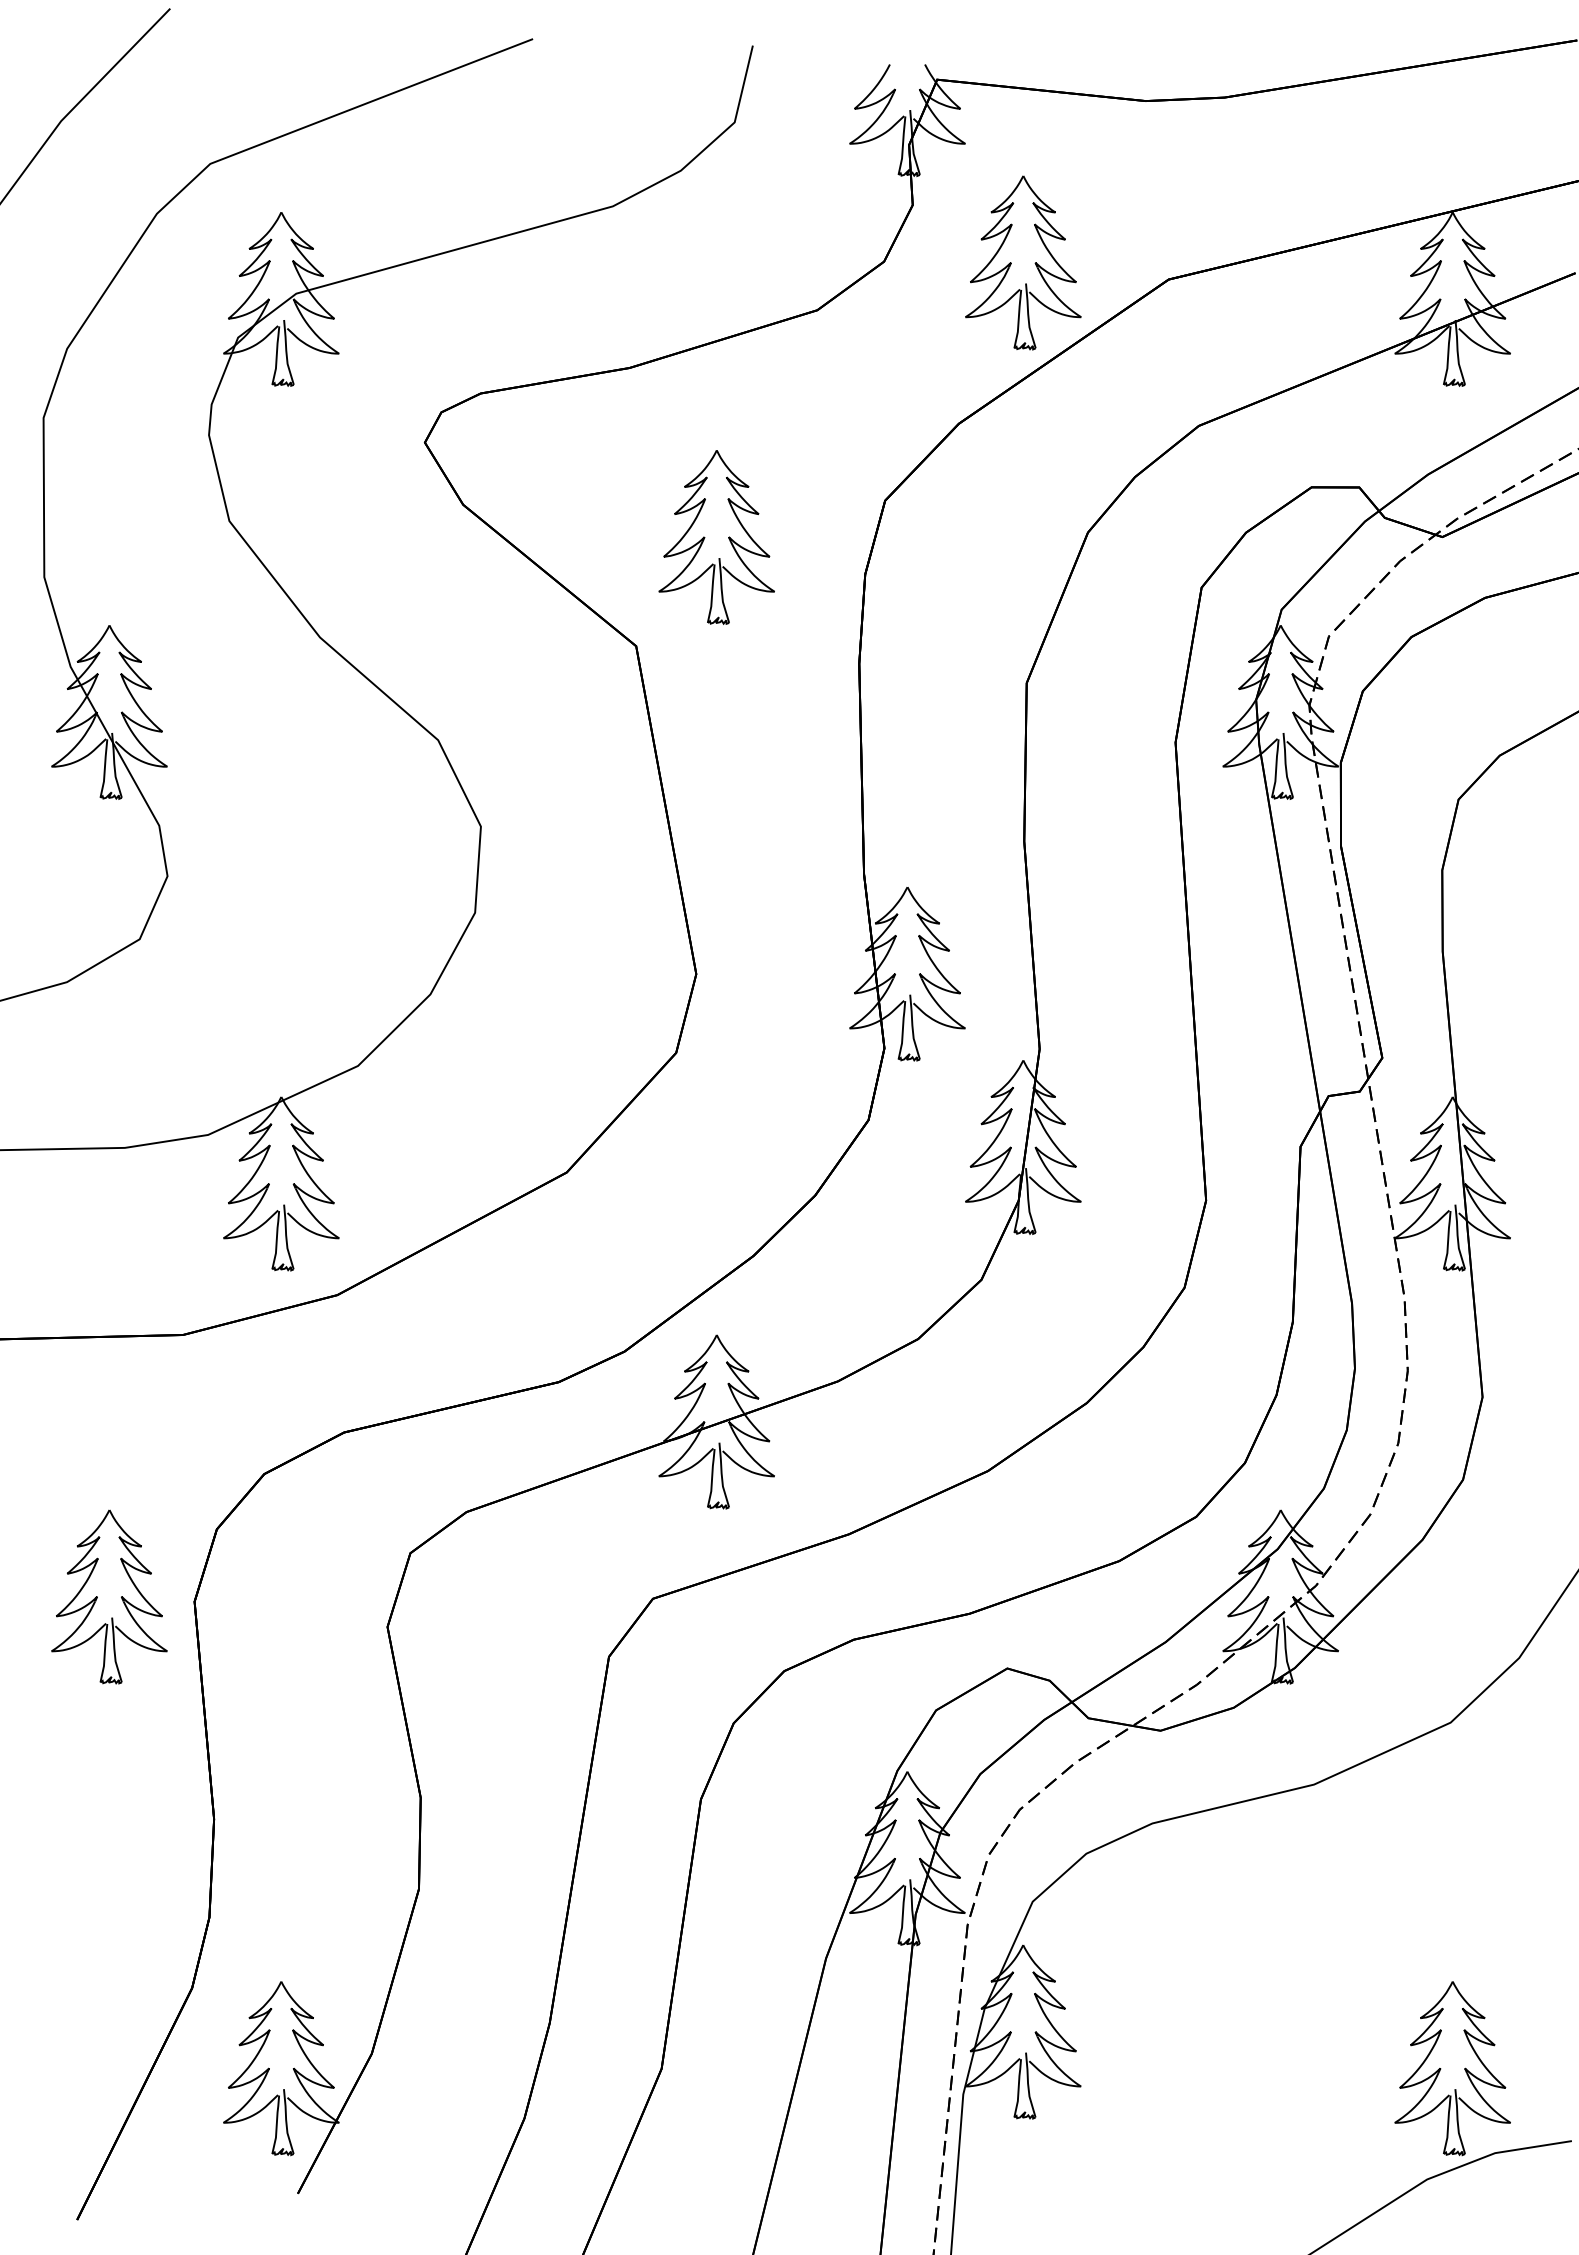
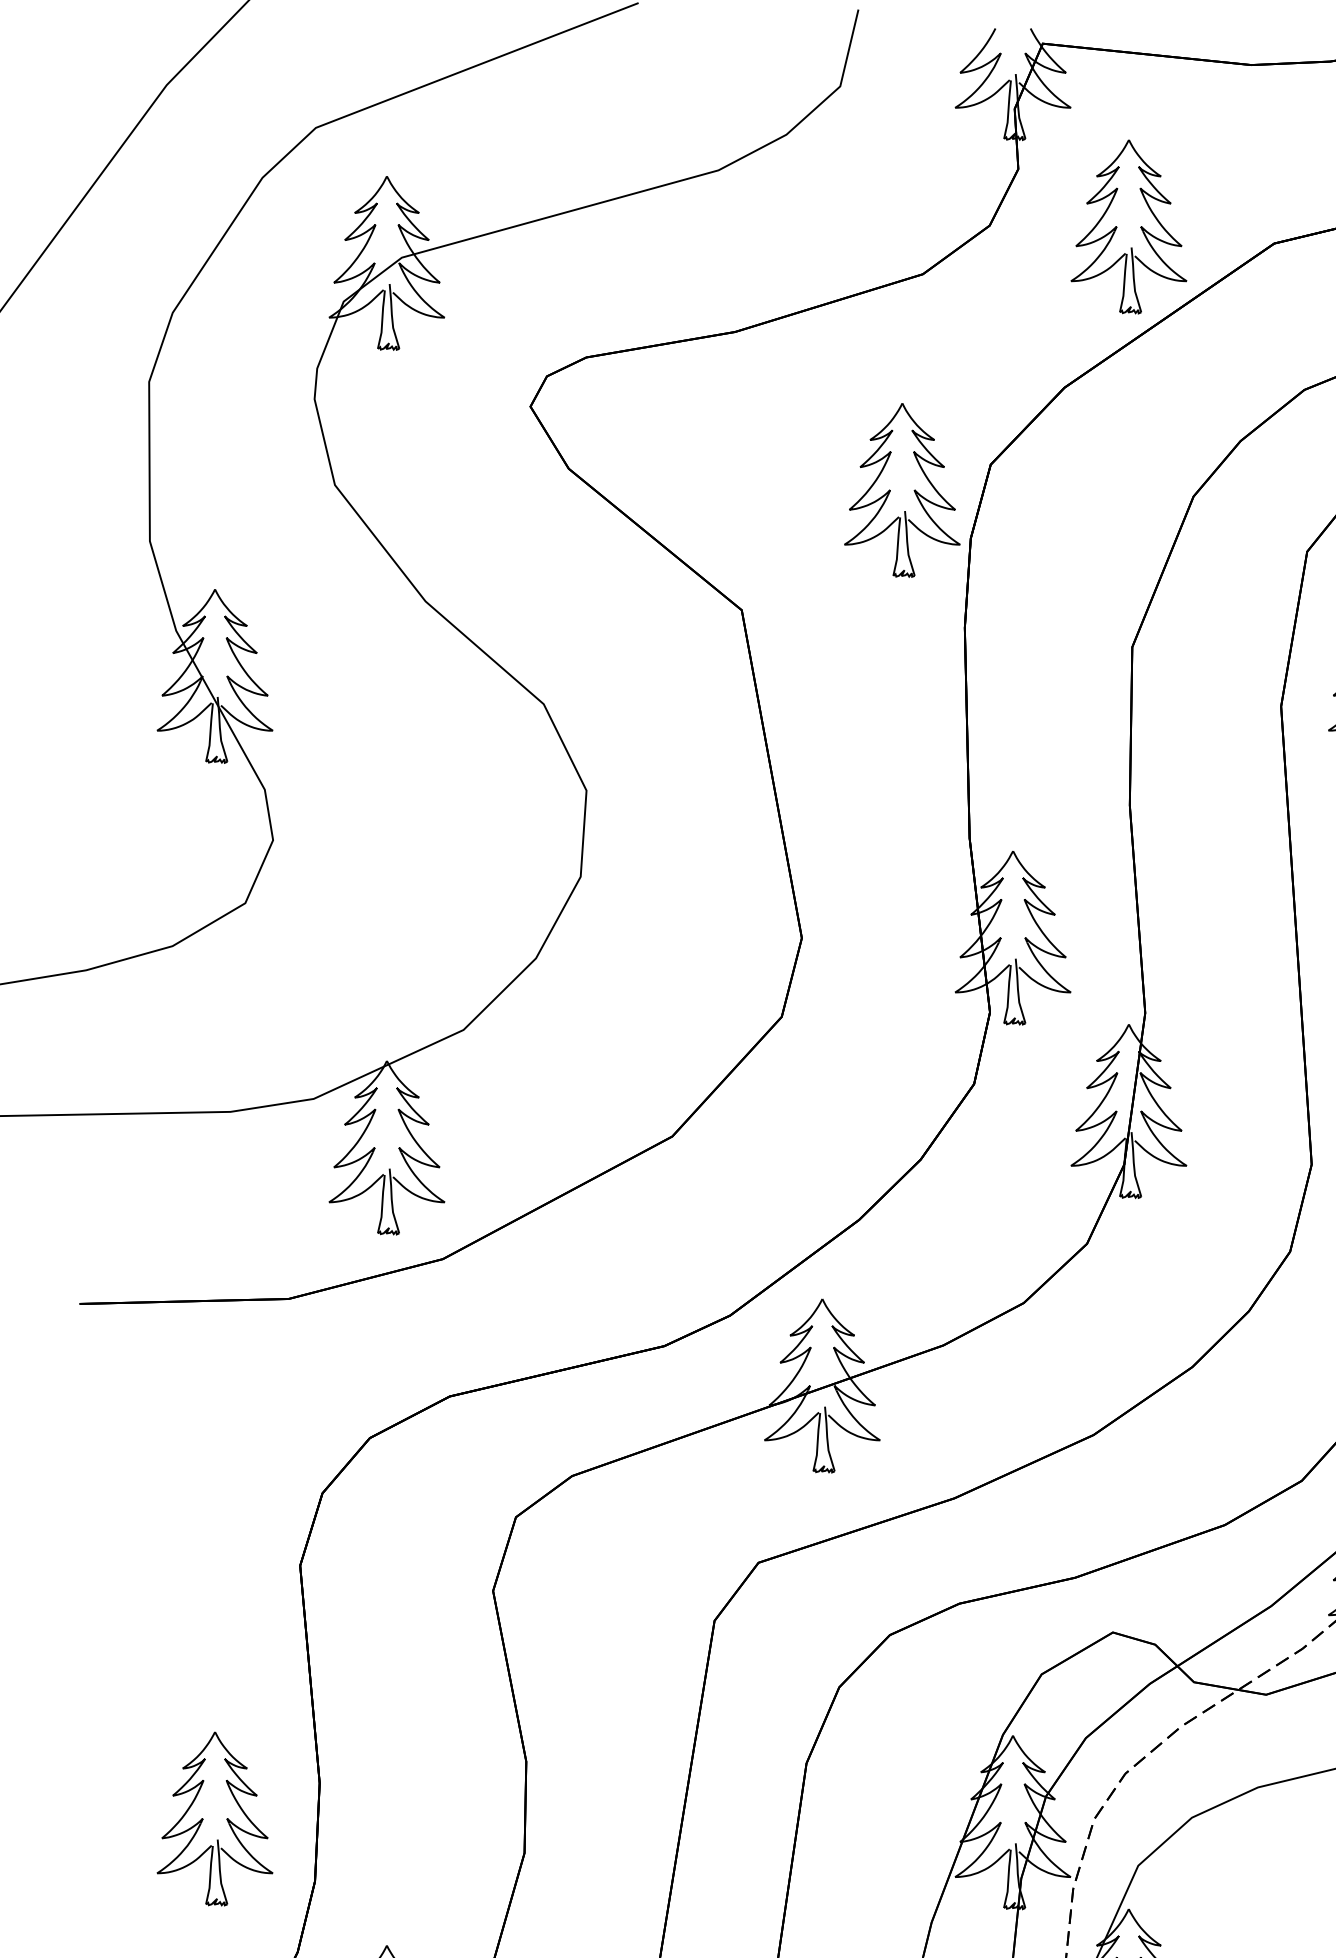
part: (716, 537) -> (902, 490), moved
part: (97, 1596) -> (203, 1818), moved

